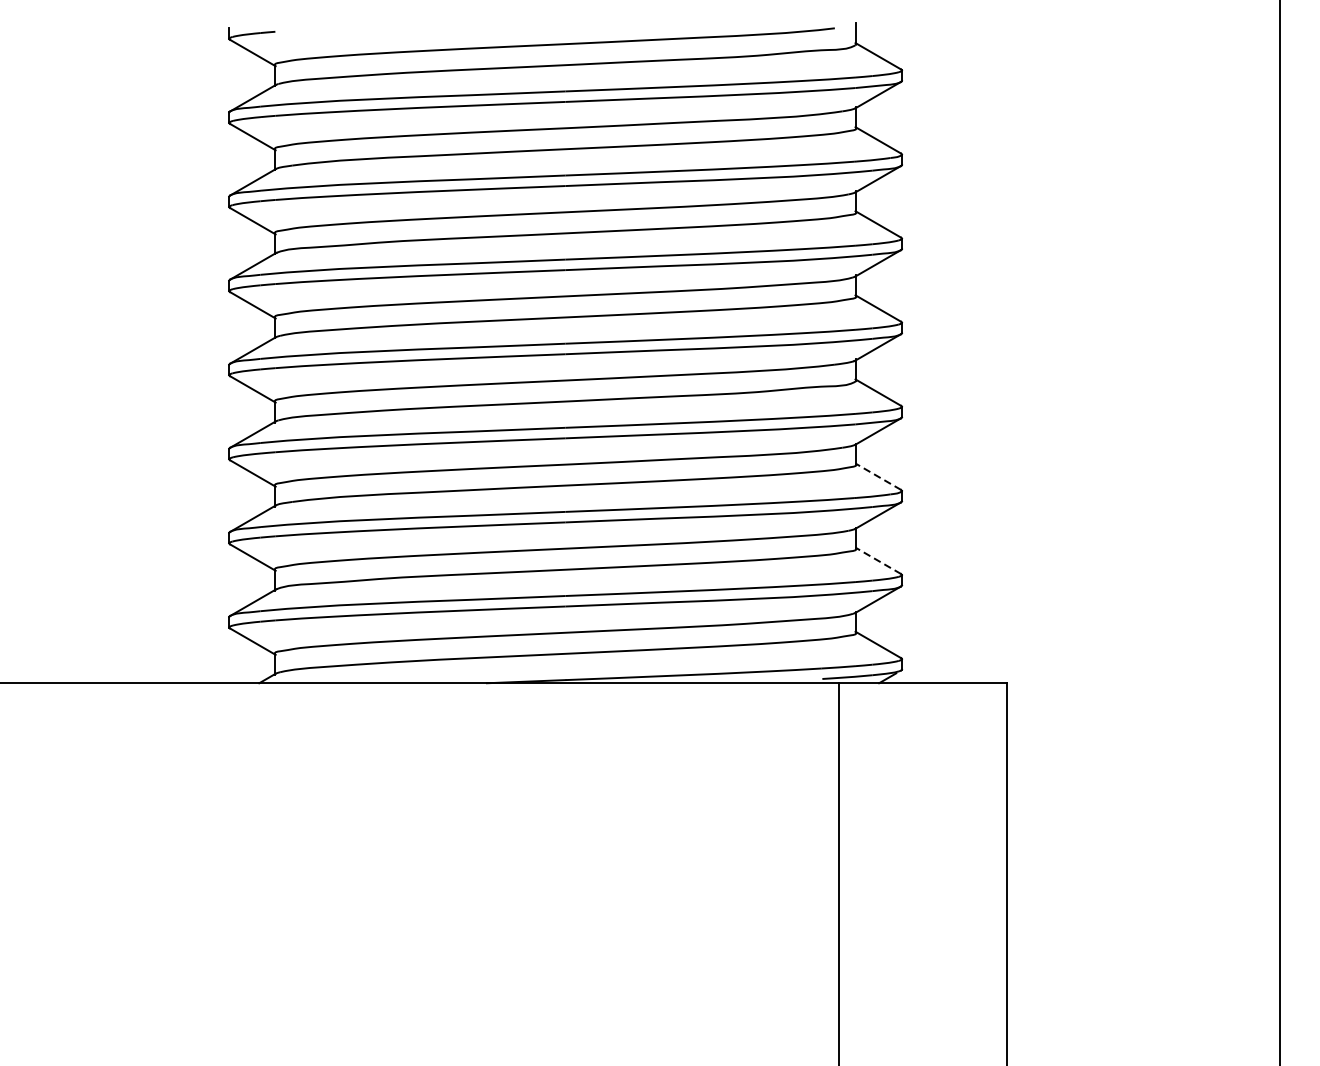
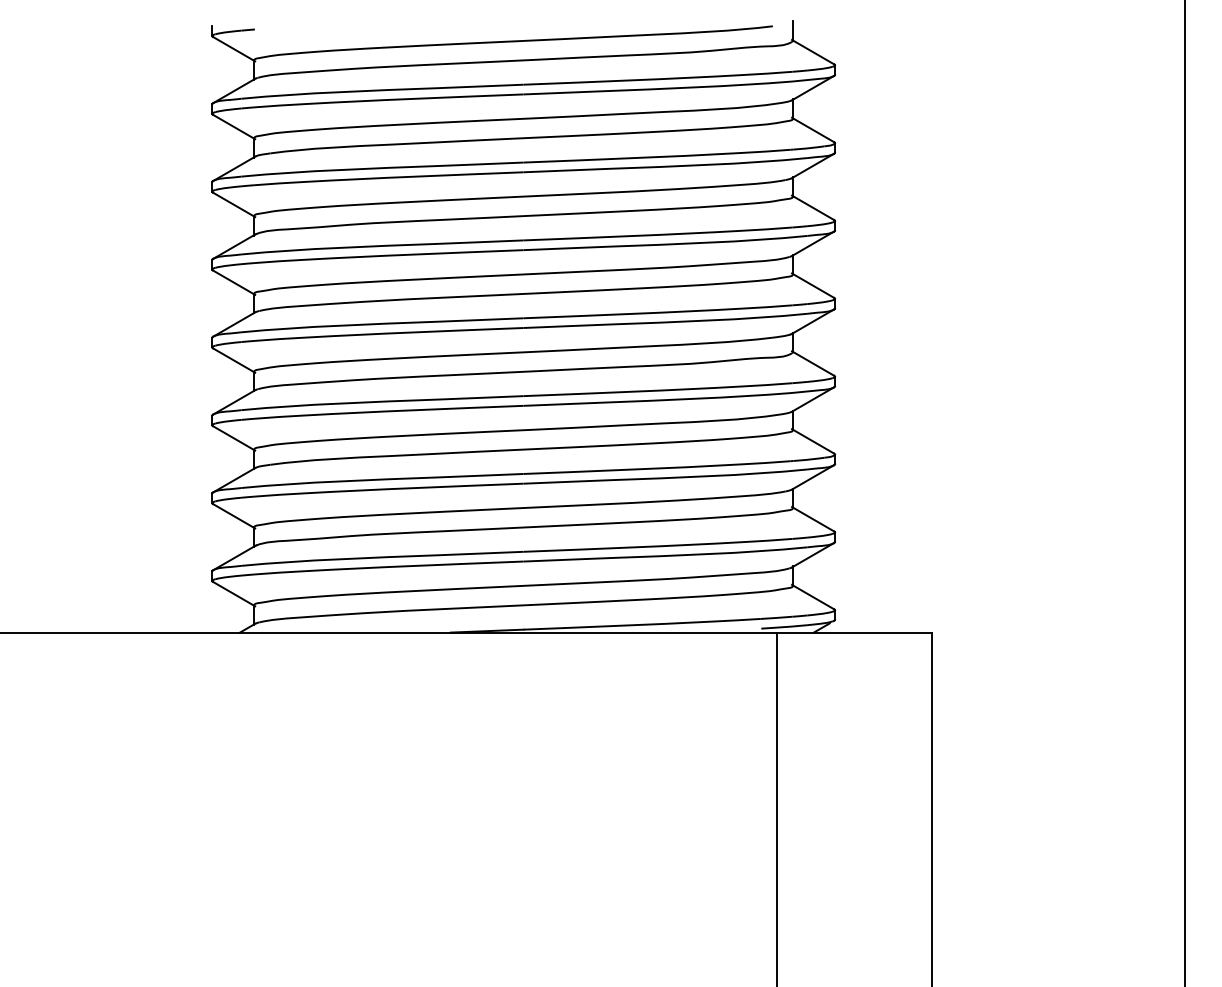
line: (877, 476) -> (812, 441), dashed -> solid
line: (877, 561) -> (812, 519), dashed -> solid

